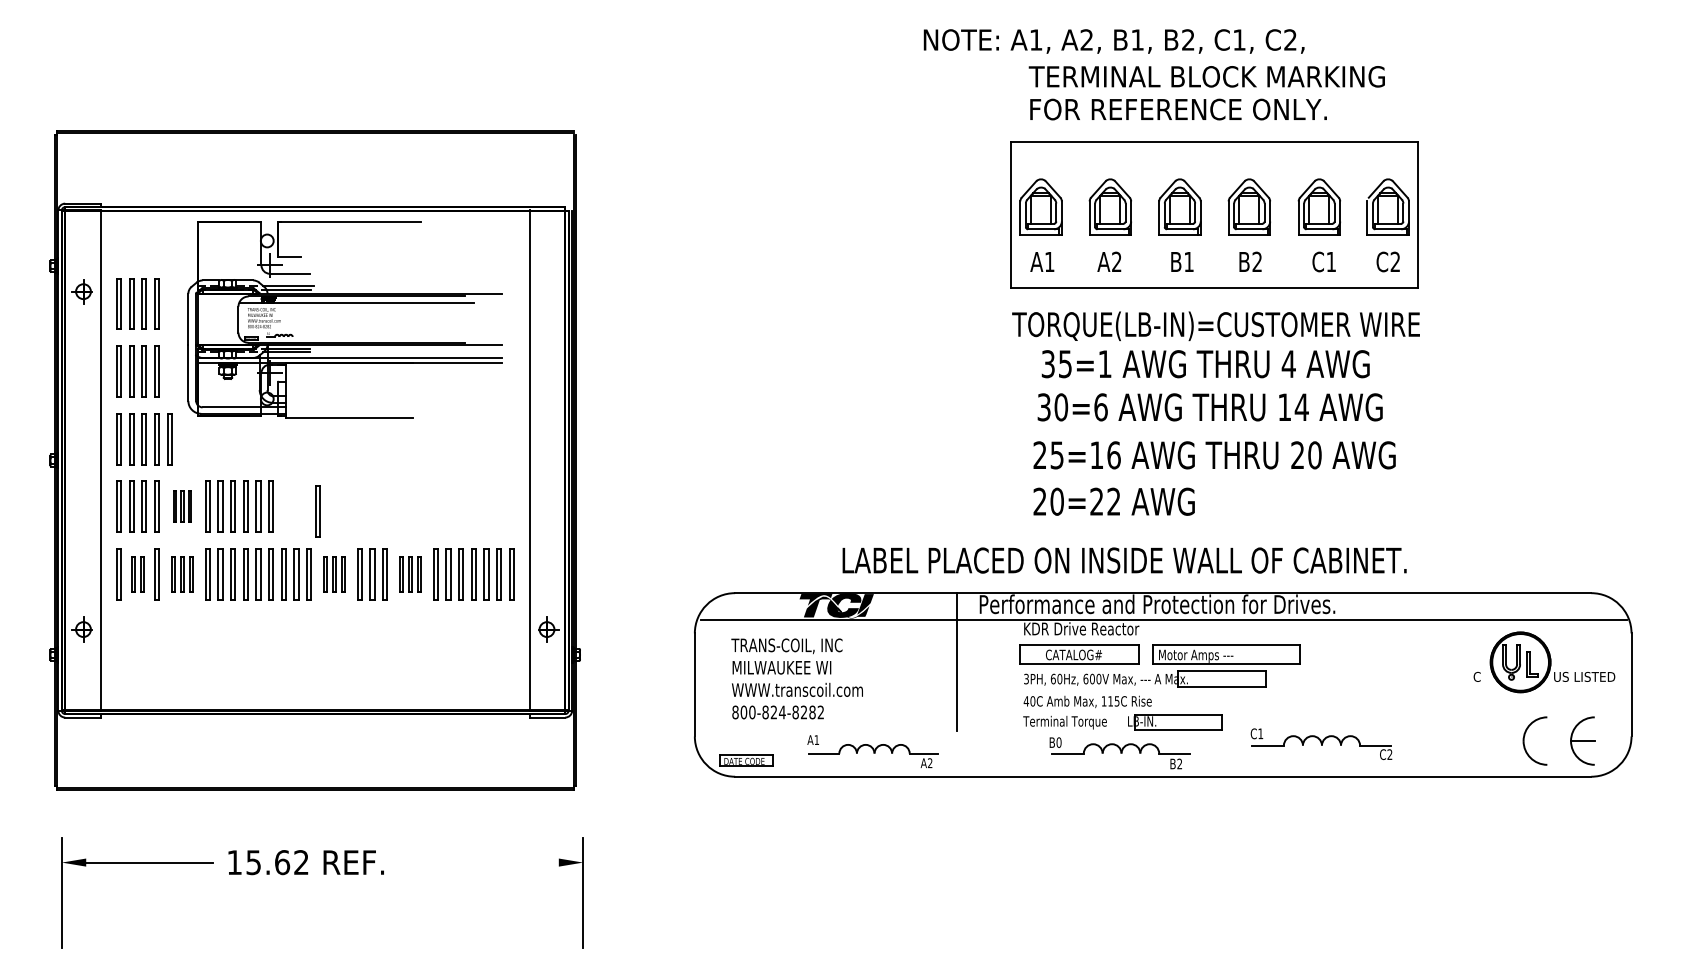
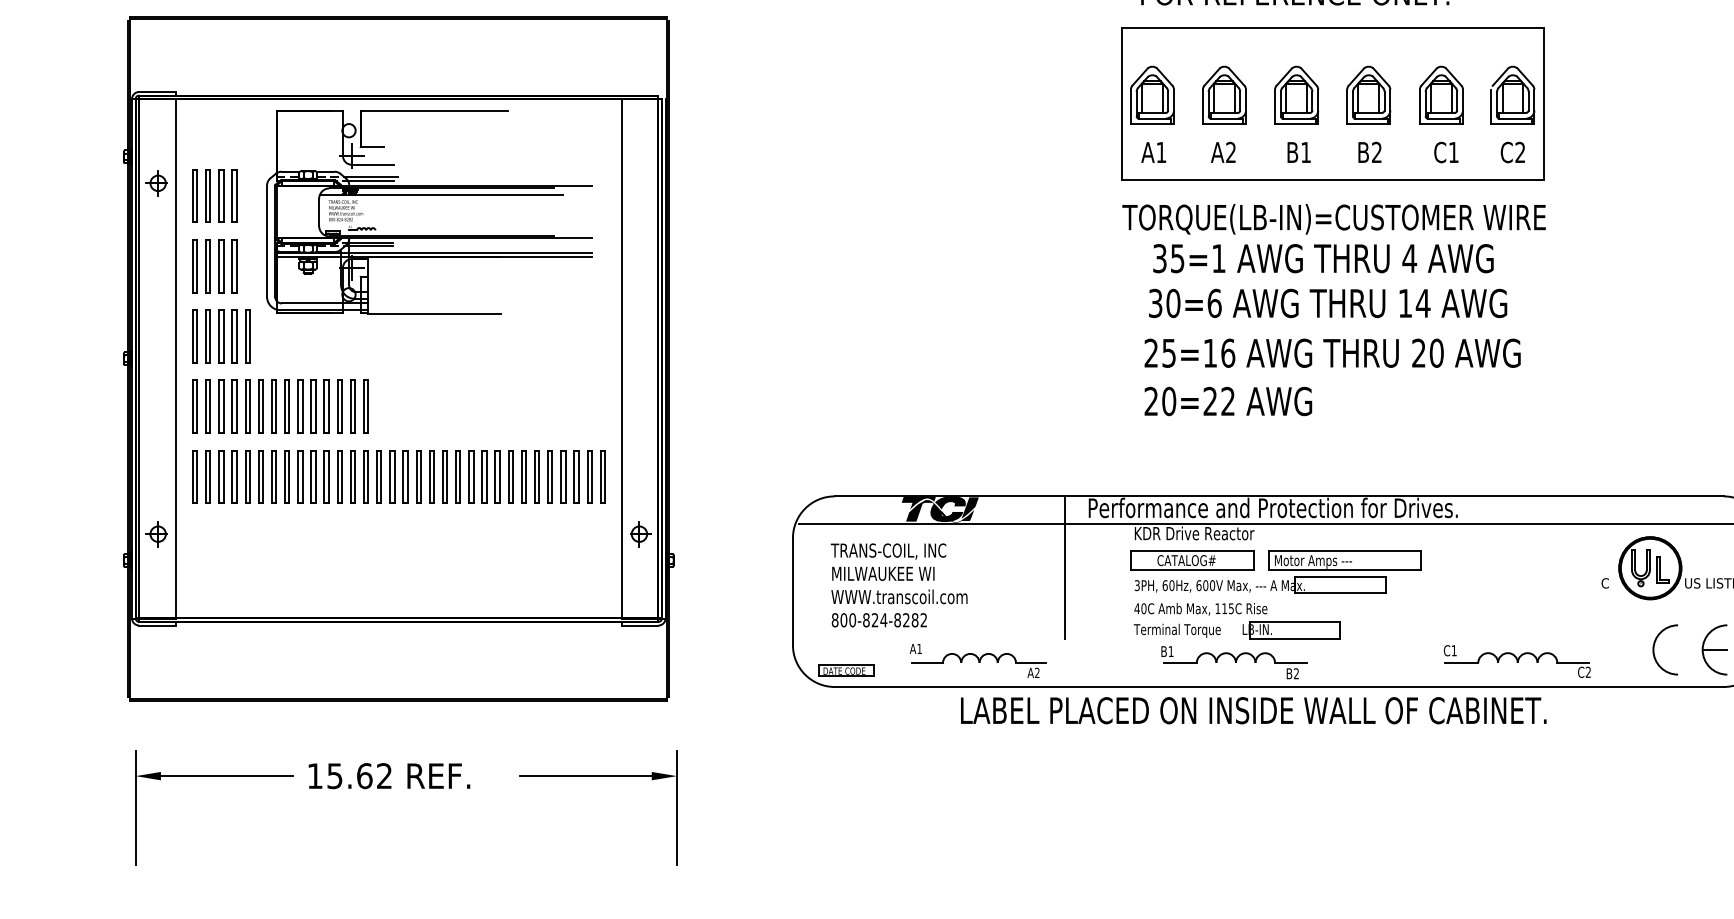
part: (182, 506) -> (260, 406), size x1.67
part: (317, 511) -> (365, 406), moved
text: (1124, 560) -> (1253, 710), moved
part: (137, 574) -> (214, 477), size x1.43
part: (182, 574) -> (260, 477), size x1.43
part: (334, 574) -> (418, 477), size x1.43
part: (410, 574) -> (497, 477), size x1.43
text: (1058, 742) -> (1170, 651), B0 -> B1
part: (1321, 744) -> (1517, 661), moved
line: (495, 862) -> (585, 776), added

